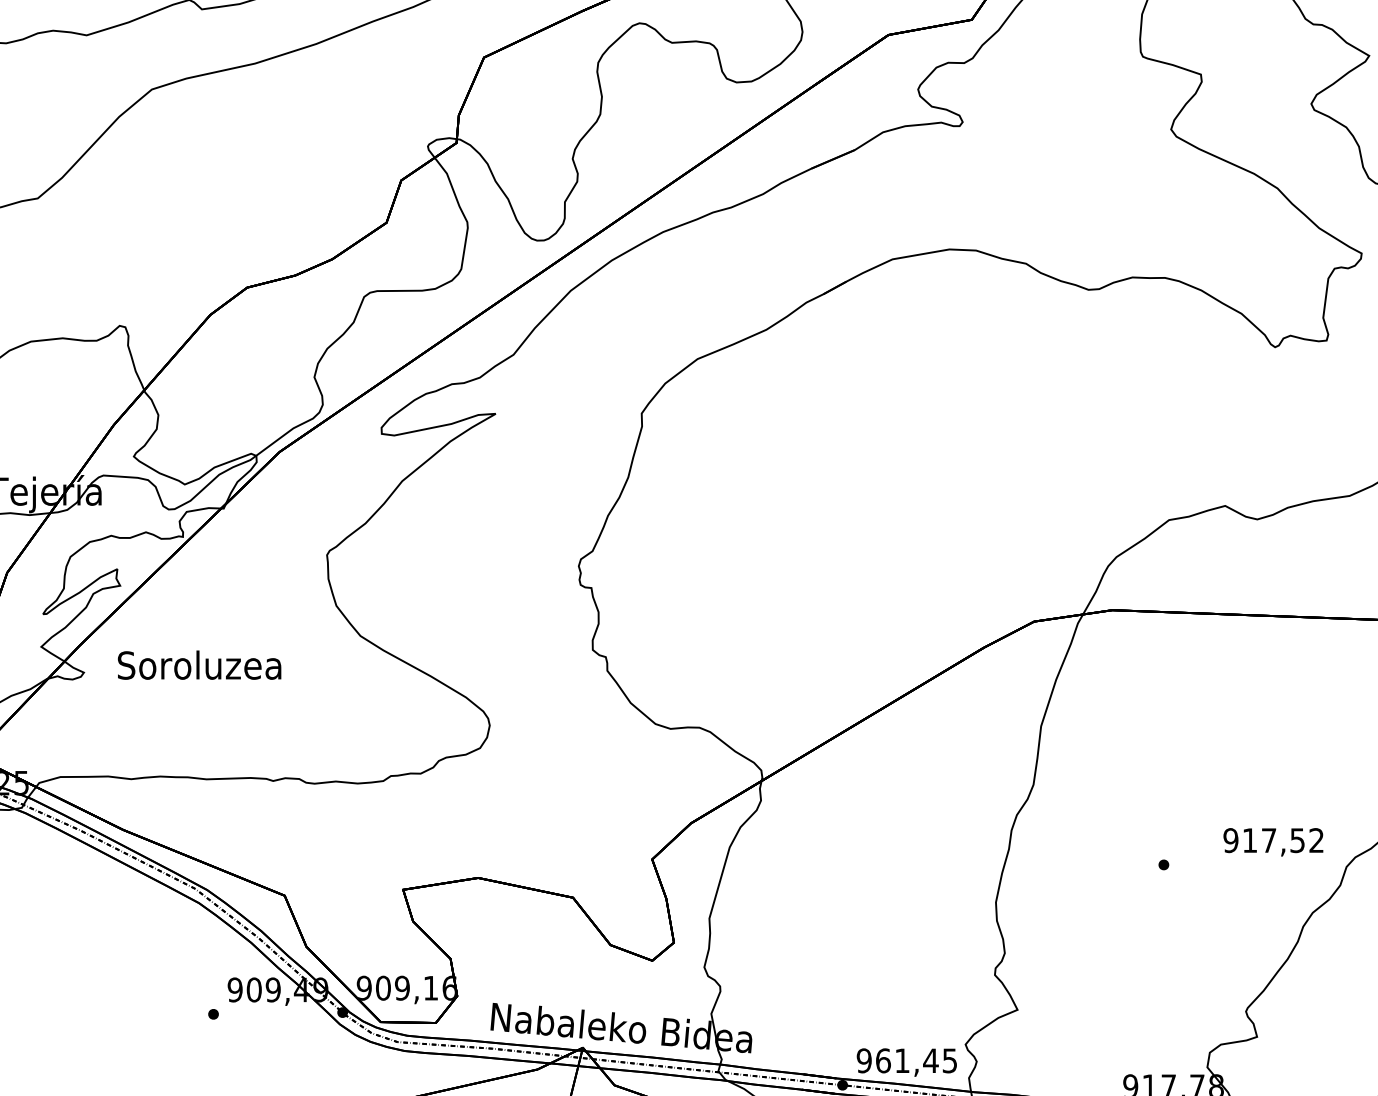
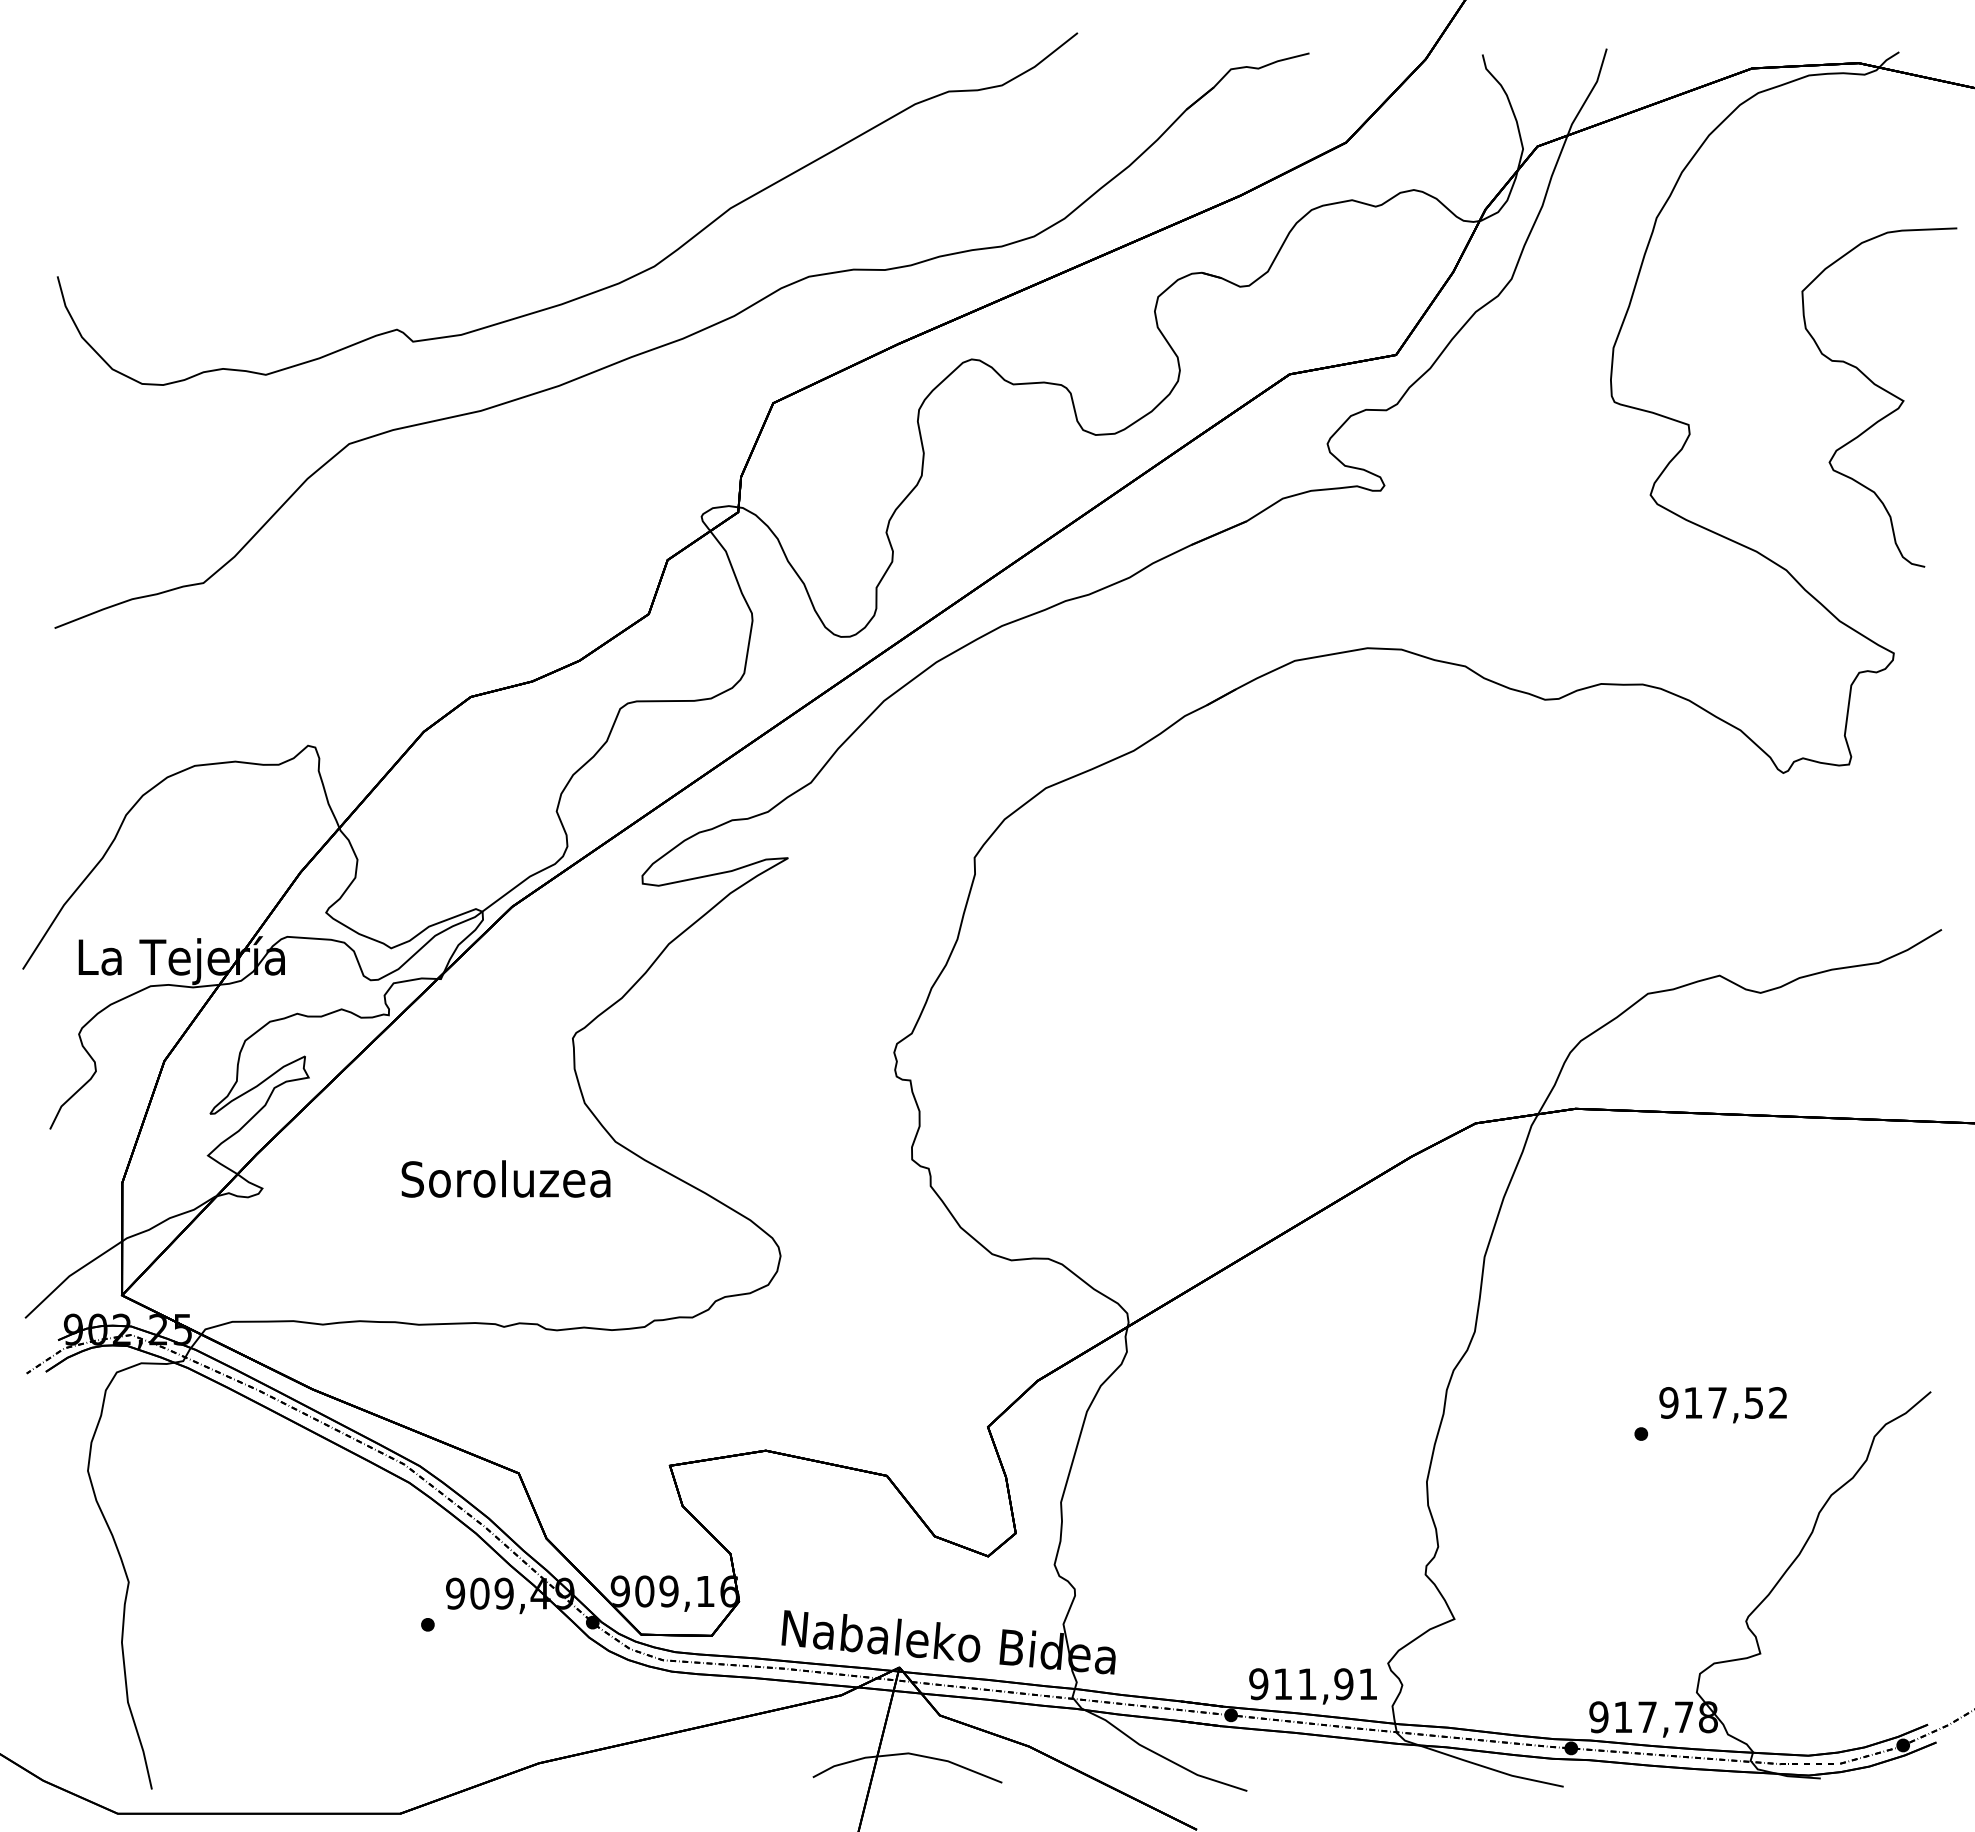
text: (199, 664) -> (505, 1178), moved
text: (1272, 842) -> (1722, 1405), moved
text: (916, 1061) -> (1325, 1684), 961,45 -> 911,91

